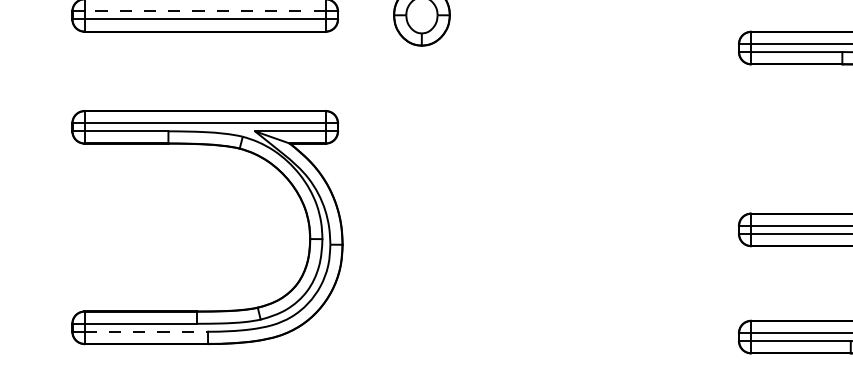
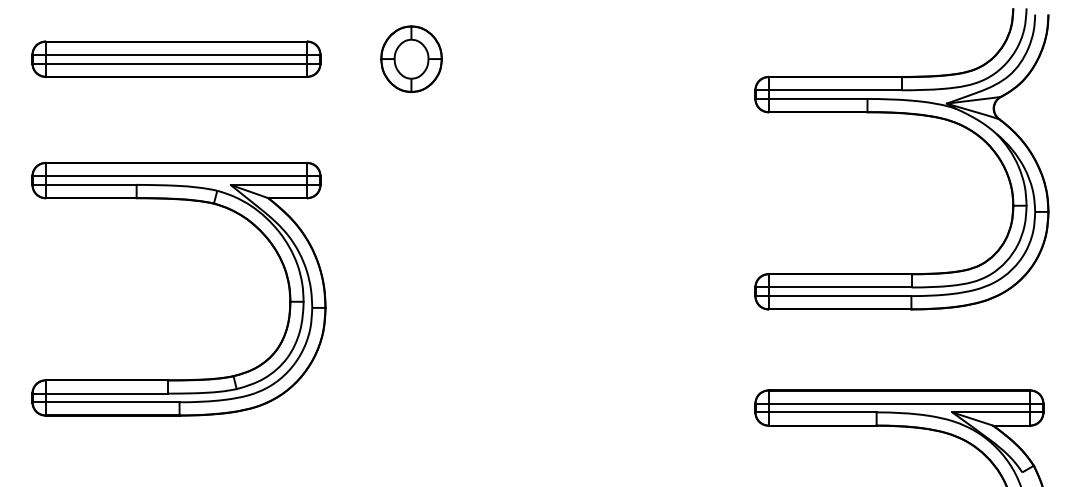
line: (205, 11) -> (176, 54), dashed -> solid
line: (146, 331) -> (112, 402), dashed -> solid

